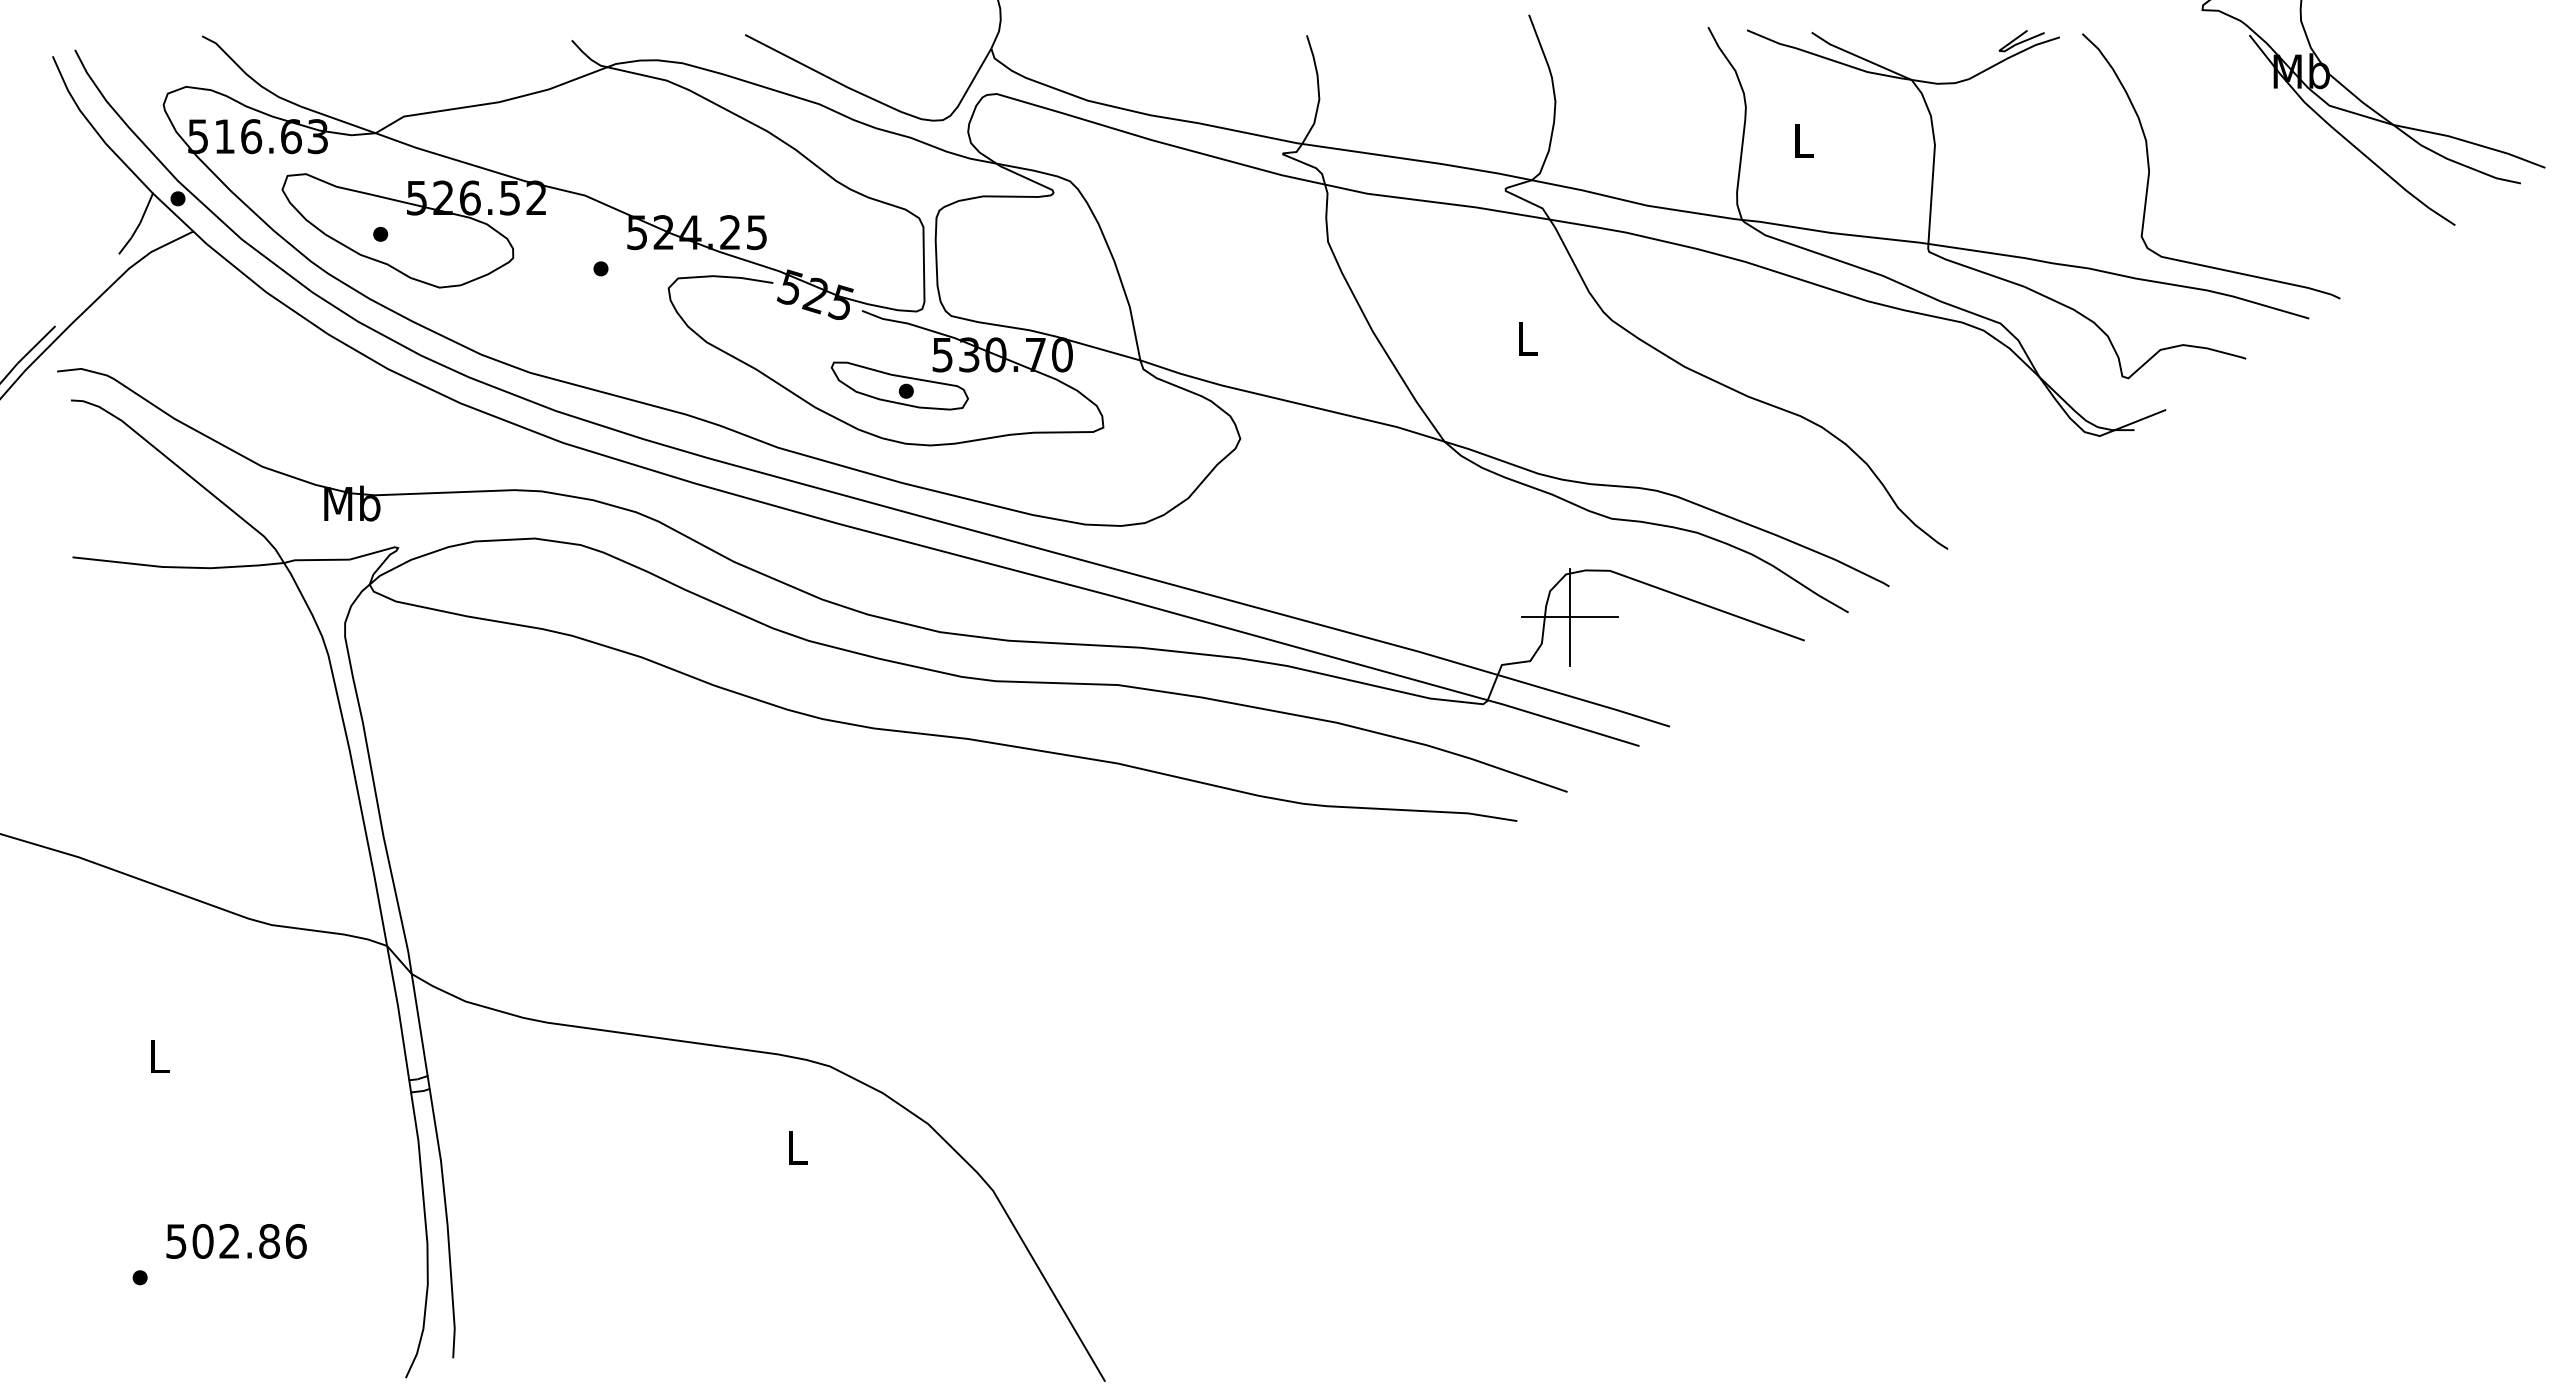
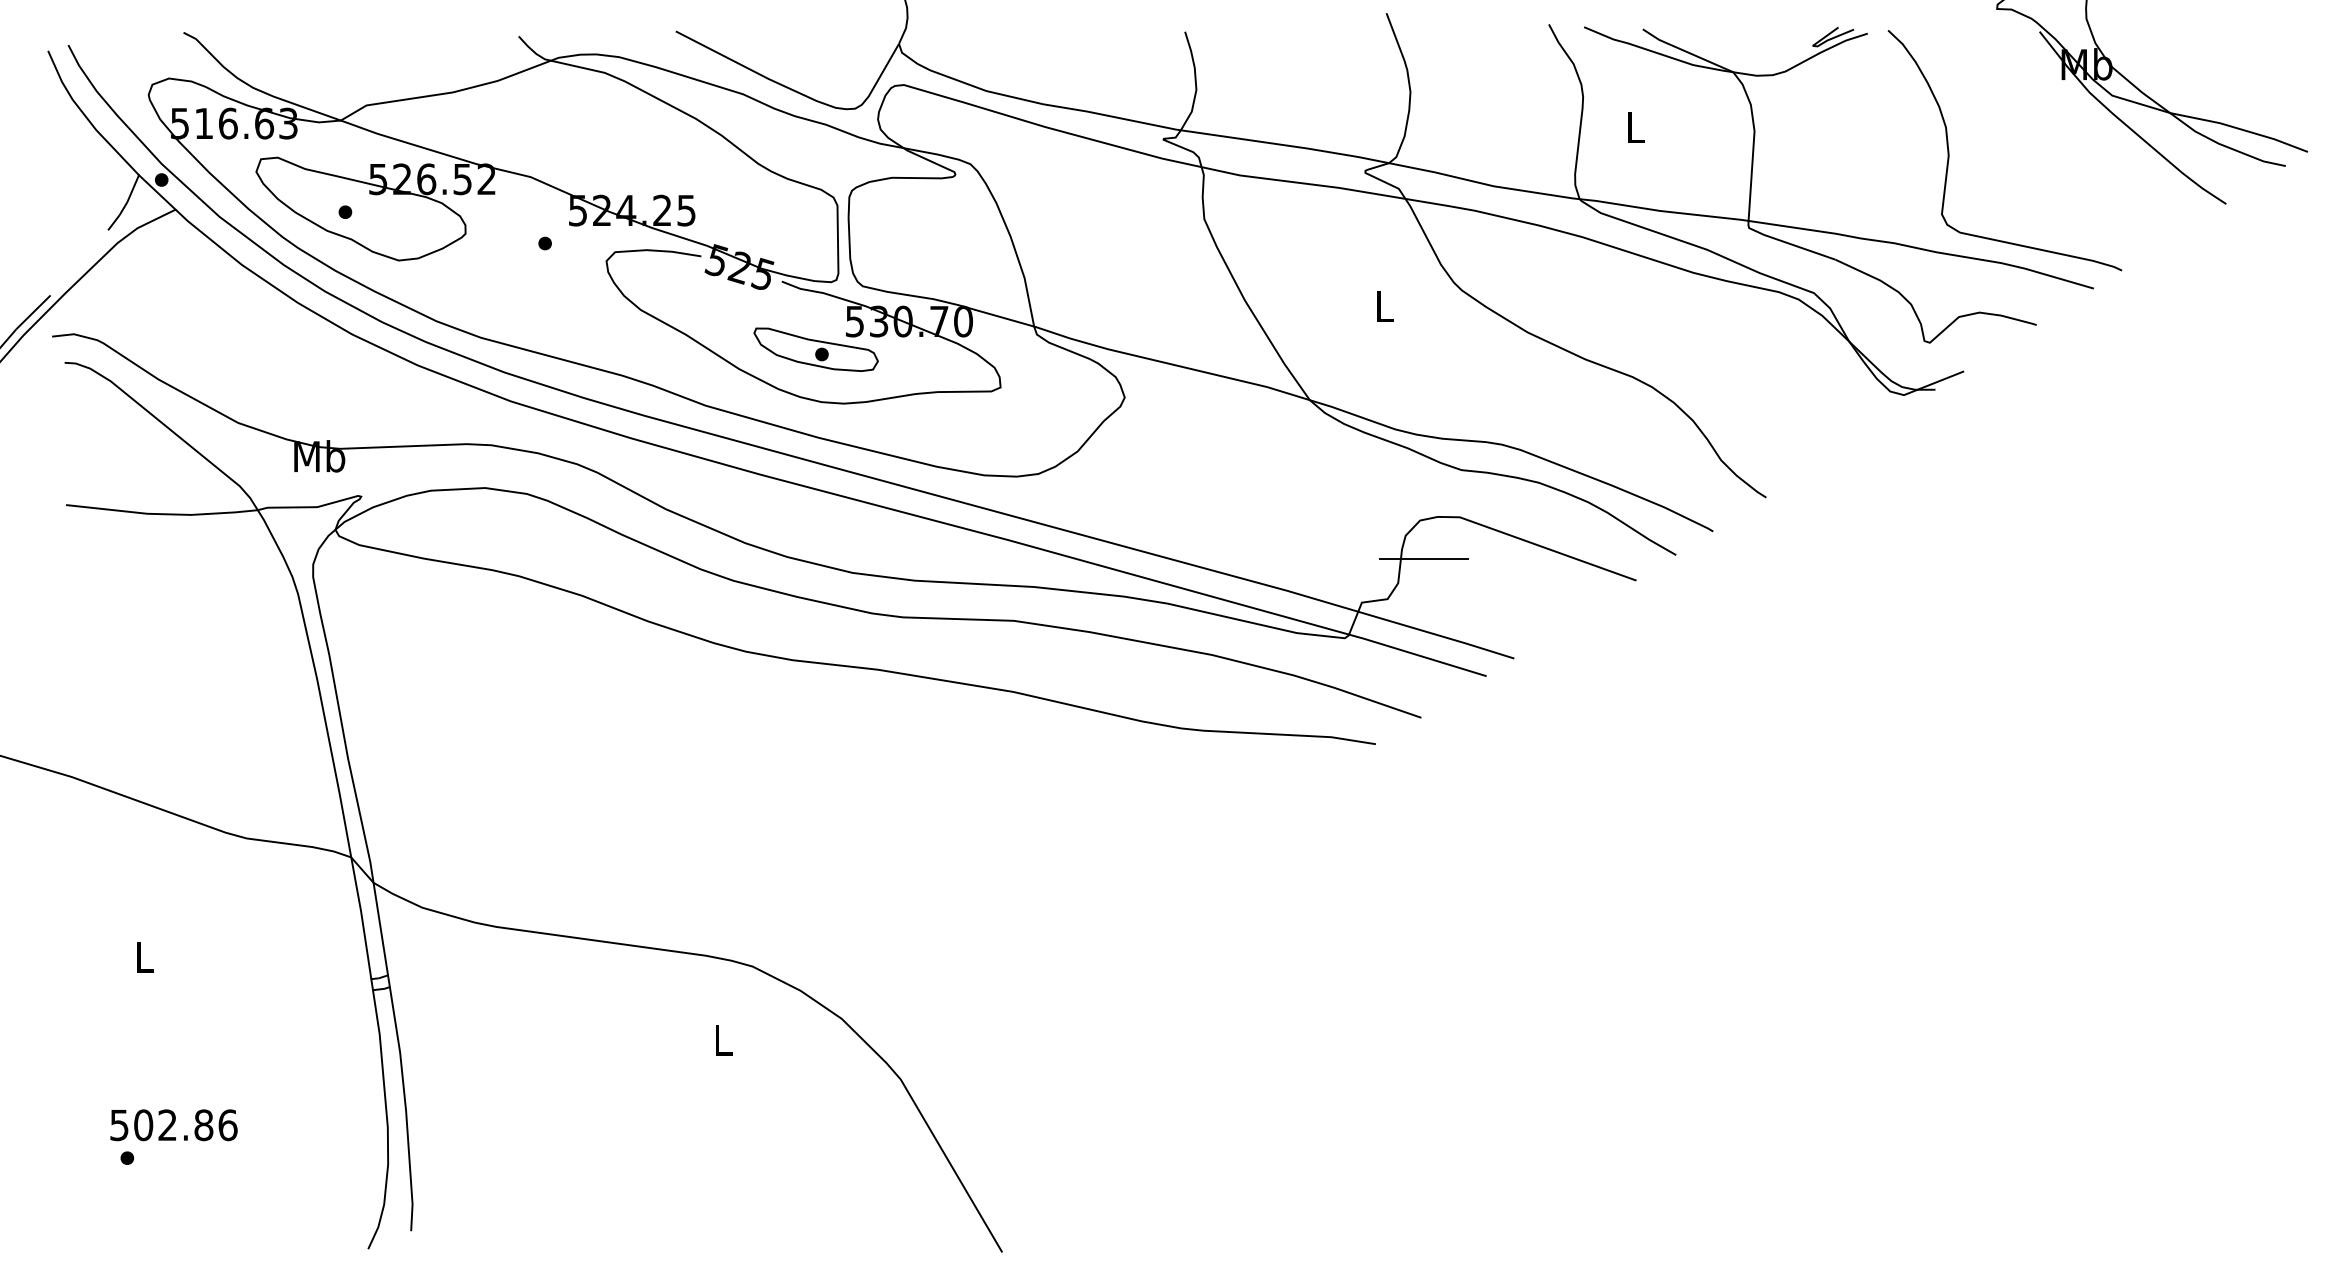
line: (1570, 616) -> (1424, 558), removed
text: (236, 1241) -> (173, 1125), moved

